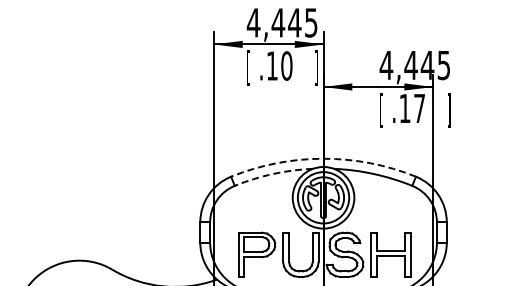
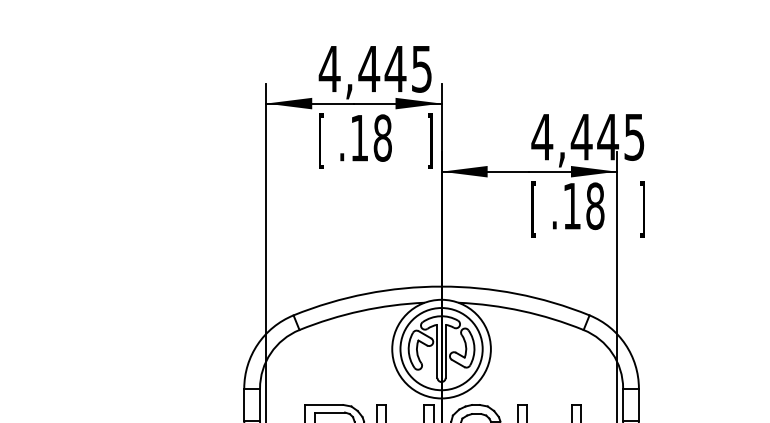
text: (286, 66) -> (382, 138), .10 -> .18
text: (419, 108) -> (595, 206), .17 -> .18
arc: (323, 158) -> (441, 286), dashed -> solid
arc: (273, 174) -> (361, 311), dashed -> solid

